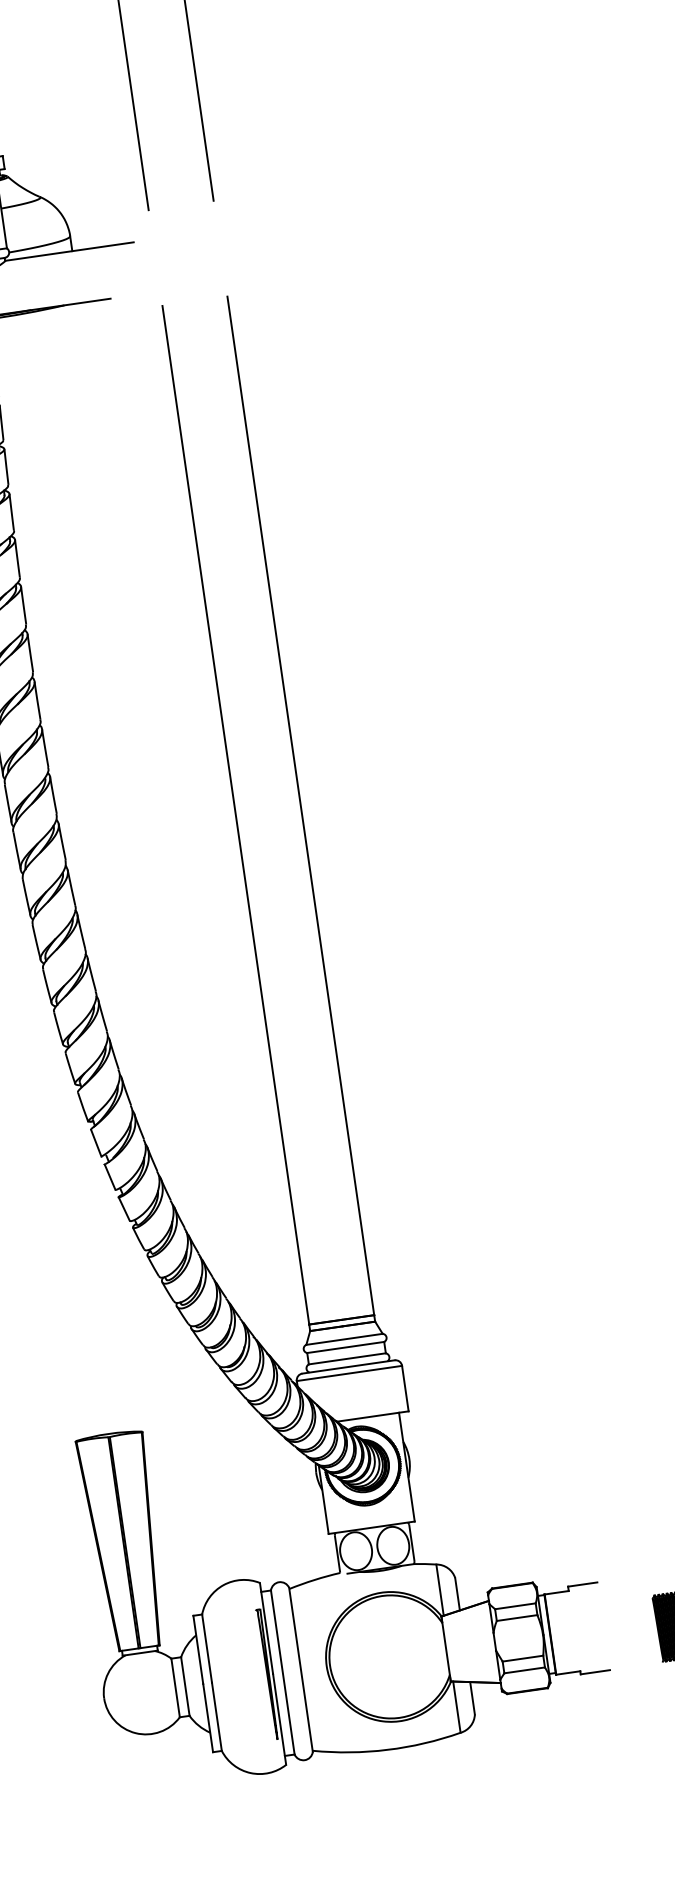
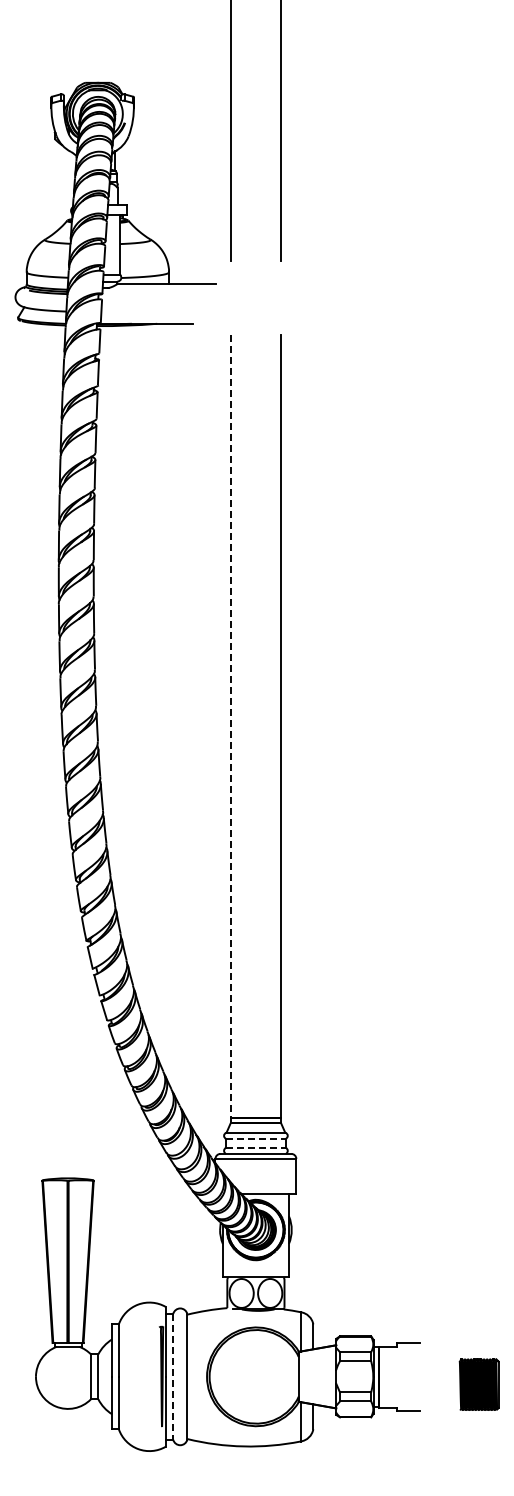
line: (235, 815) -> (230, 726), solid -> dashed
line: (345, 1346) -> (255, 1138), solid -> dashed
line: (346, 1358) -> (255, 1147), solid -> dashed
line: (283, 1673) -> (173, 1377), solid -> dashed

